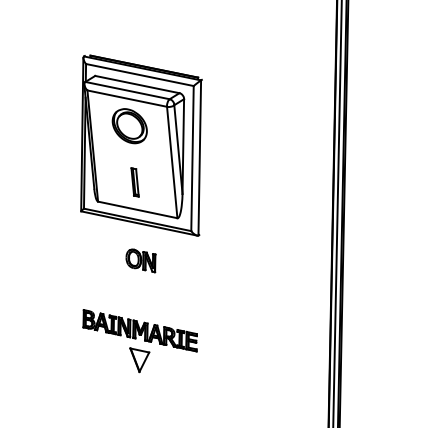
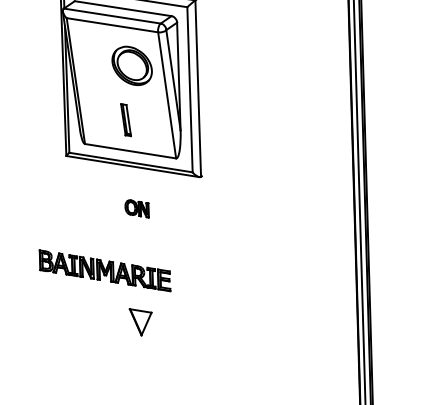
part: (129, 126) -> (131, 66), moved
part: (140, 260) -> (136, 208), size x0.7
part: (139, 330) -> (104, 270), moved

